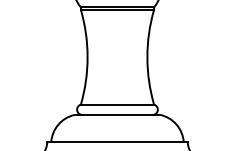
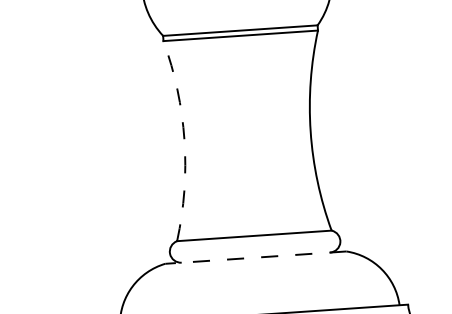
arc: (87, 57) -> (184, 140), solid -> dashed
line: (117, 114) -> (255, 256), solid -> dashed

